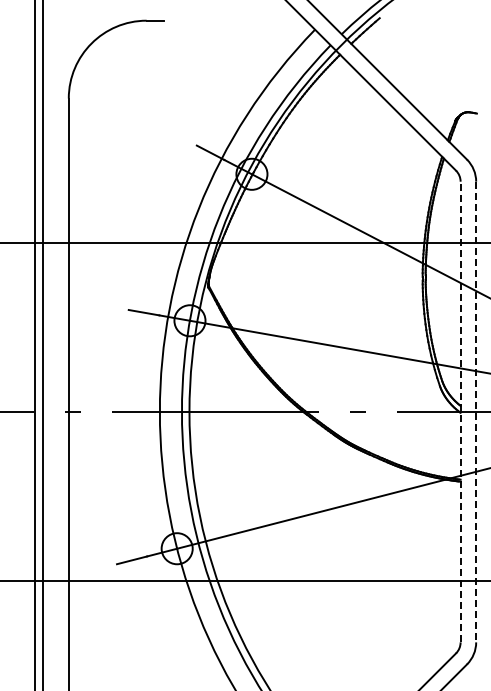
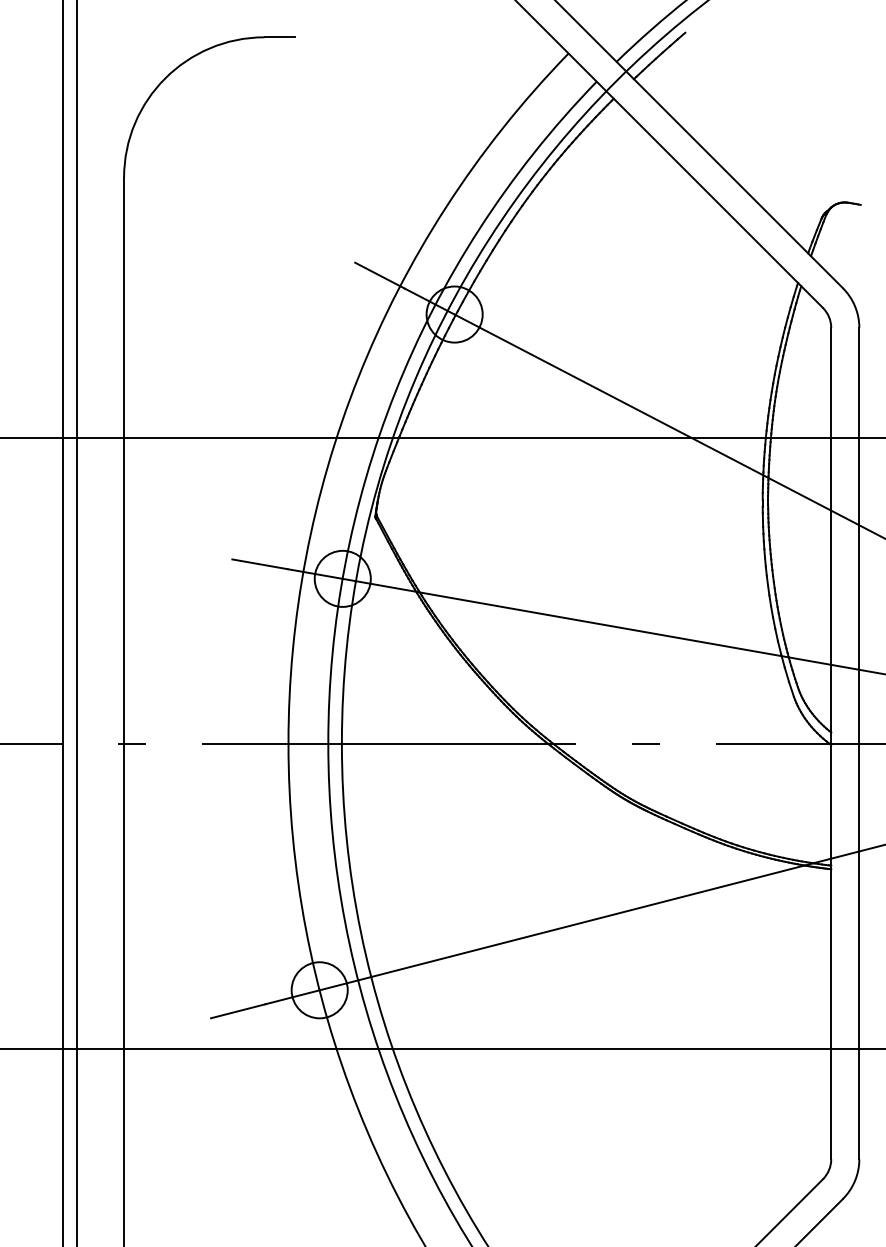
line: (460, 411) -> (831, 742), dashed -> solid
line: (476, 412) -> (859, 744), dashed -> solid

